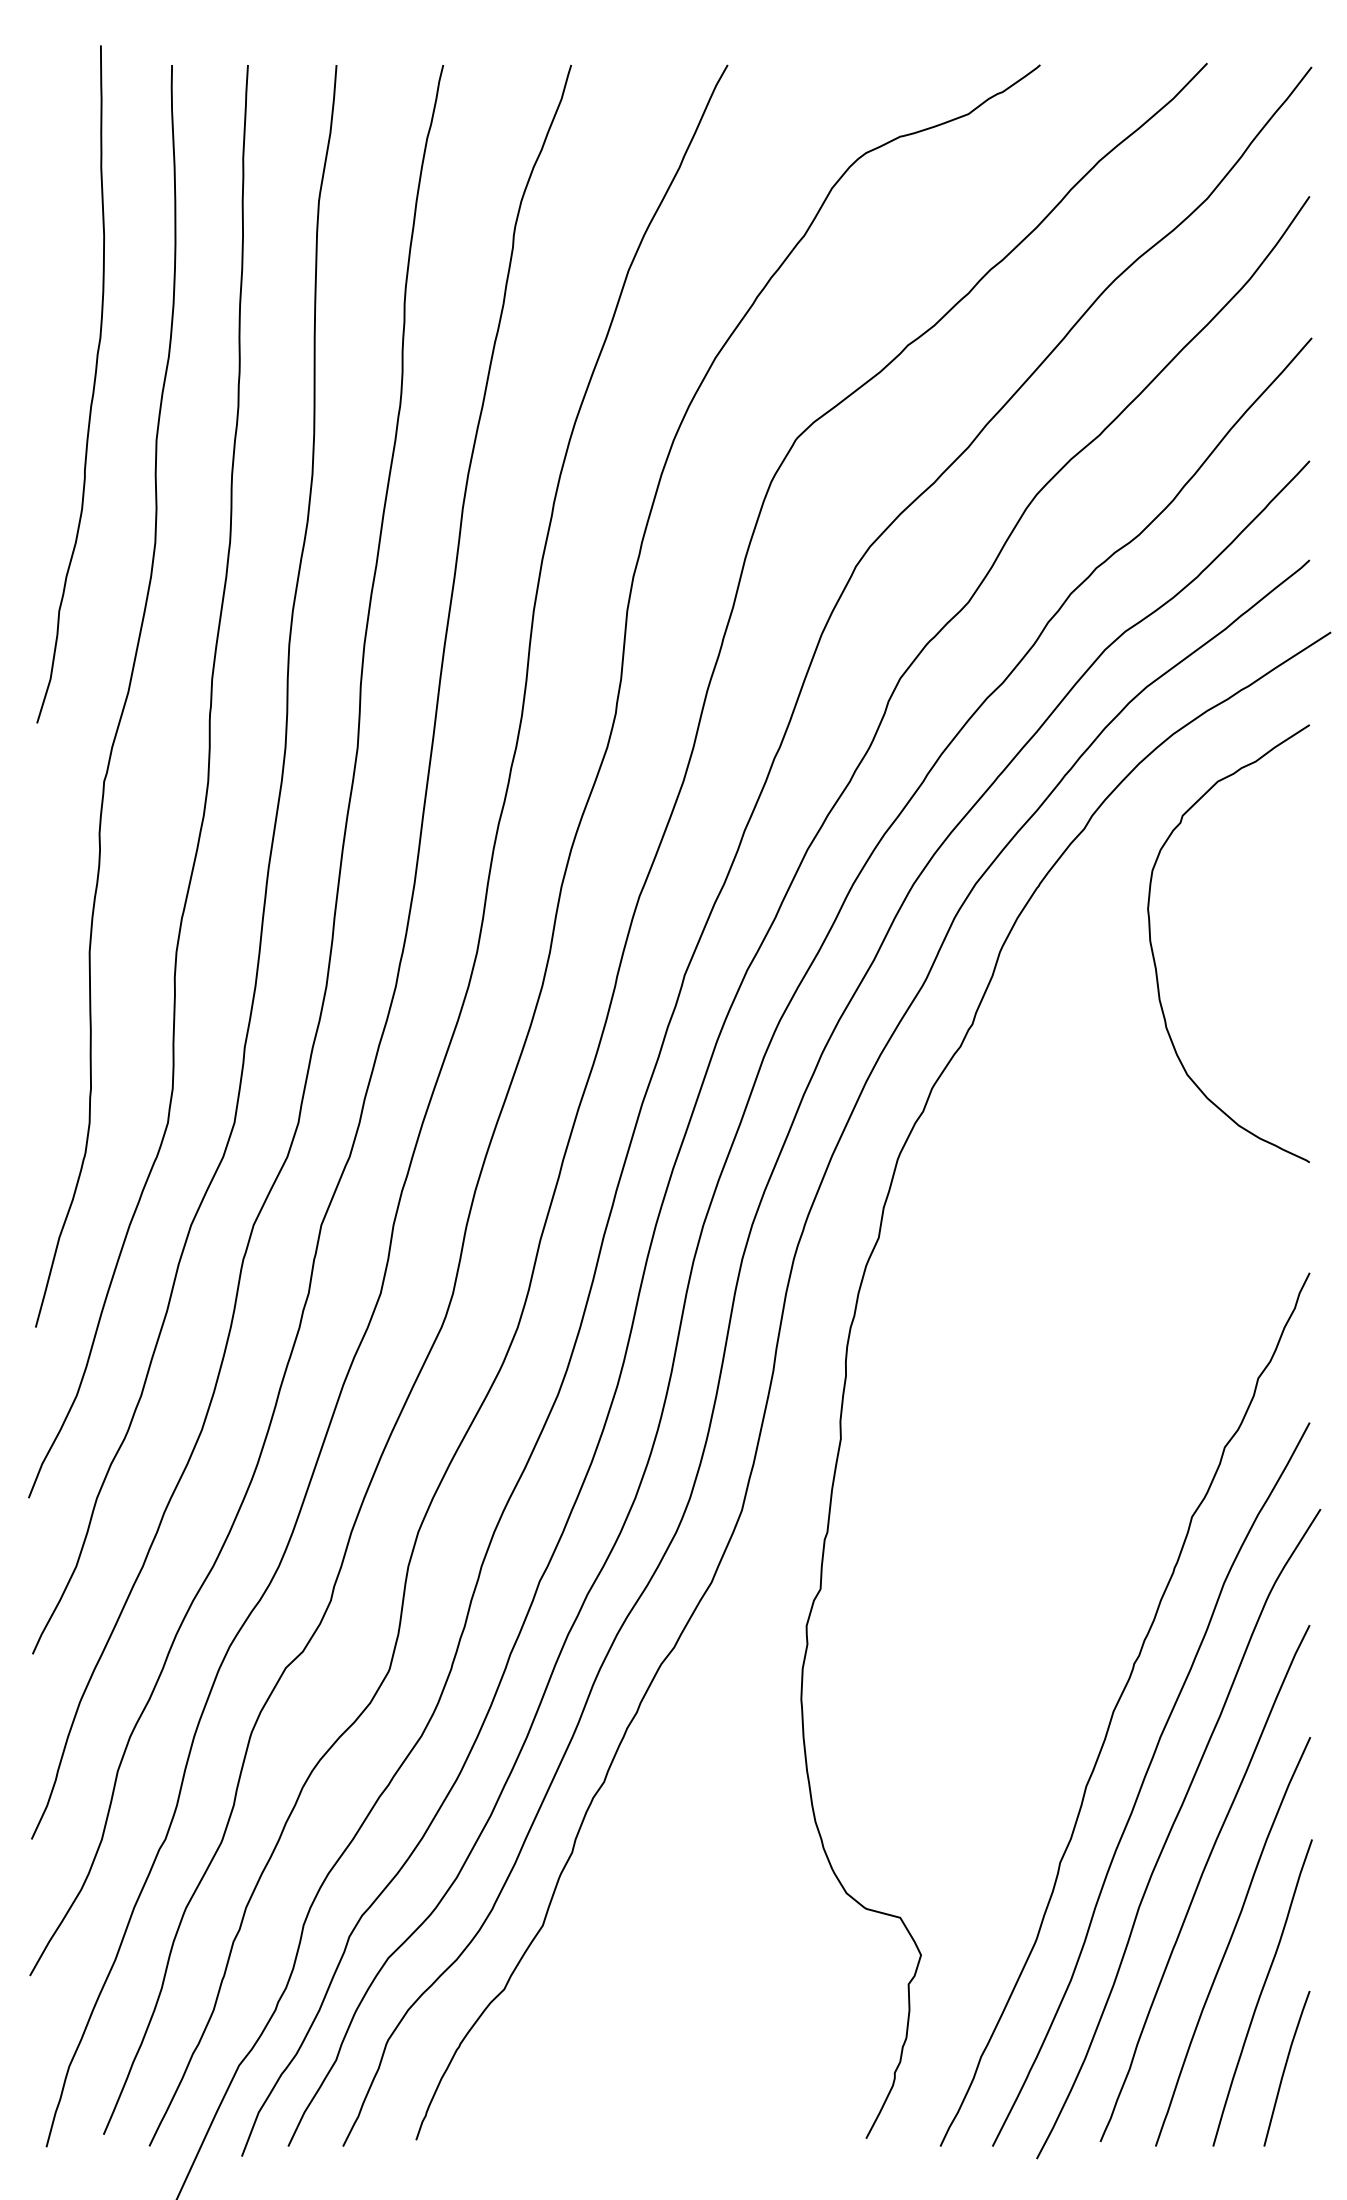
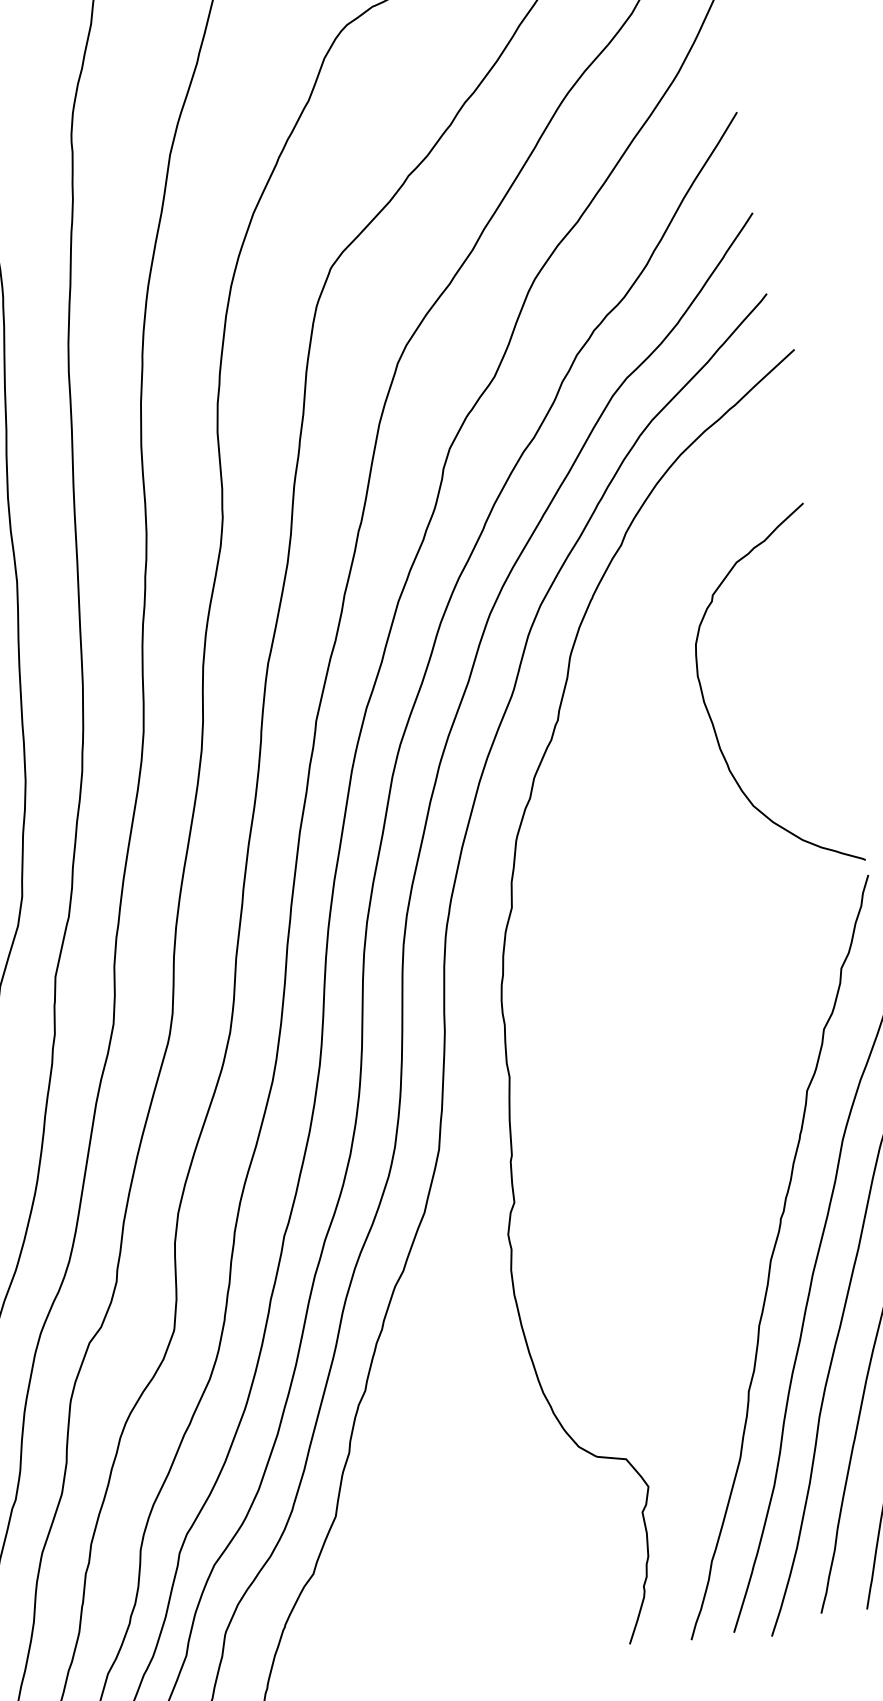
curve: (1155, 960) -> (711, 717), moved

